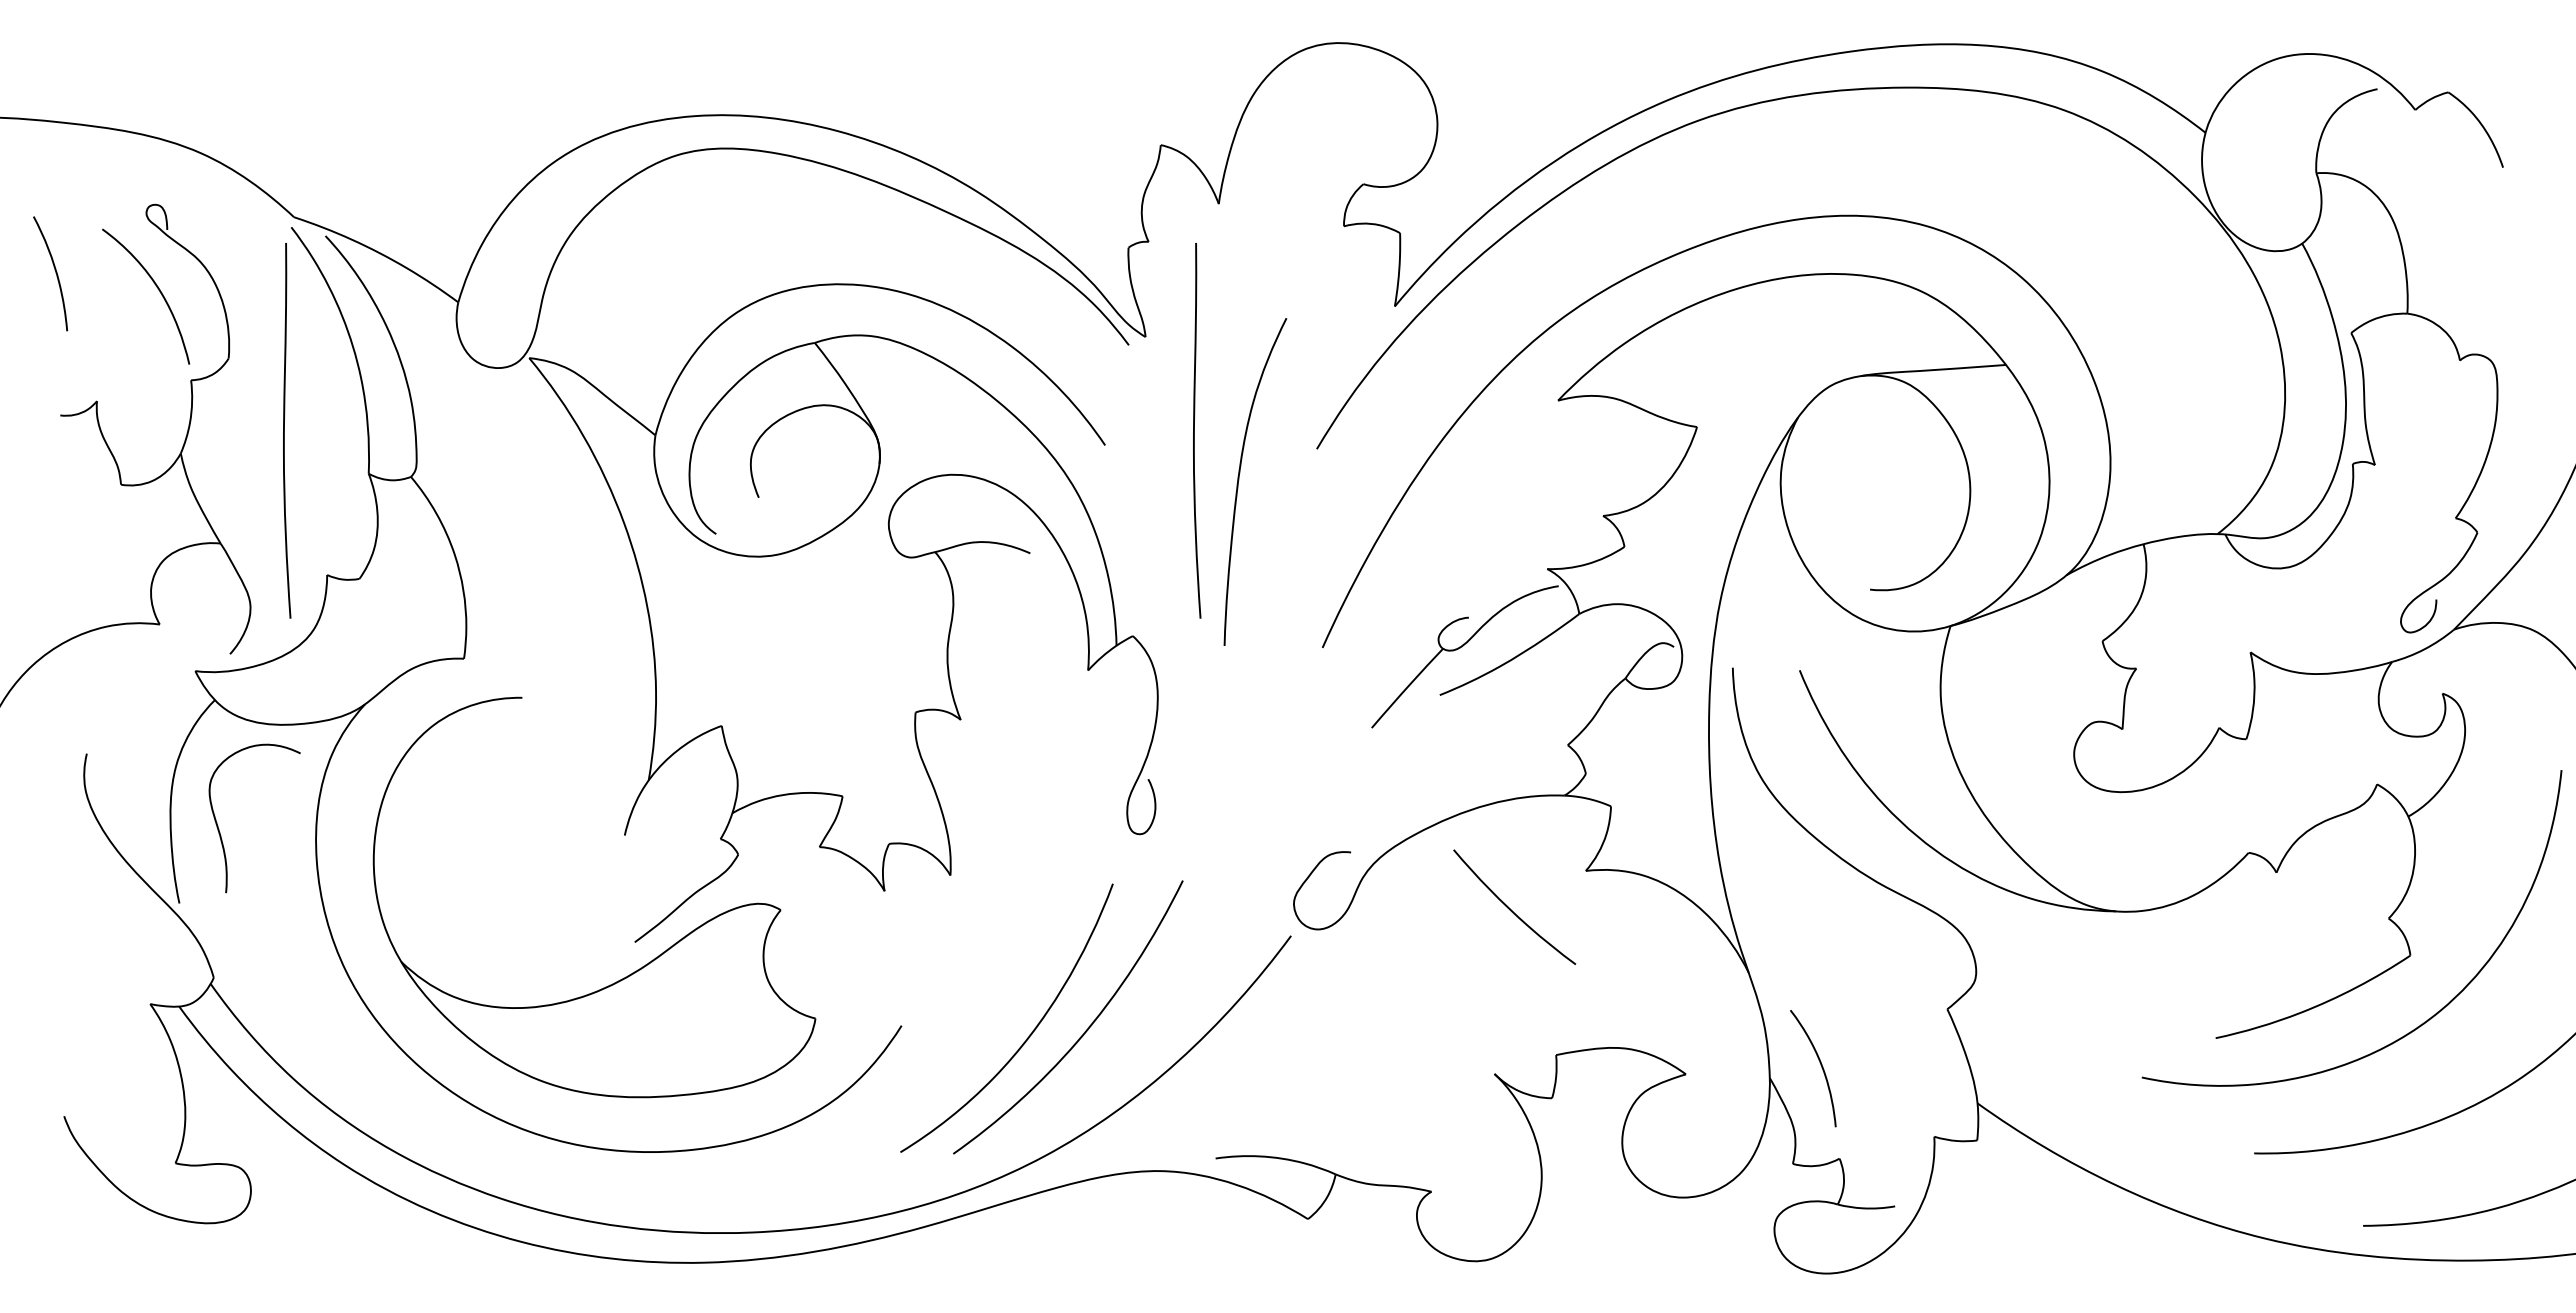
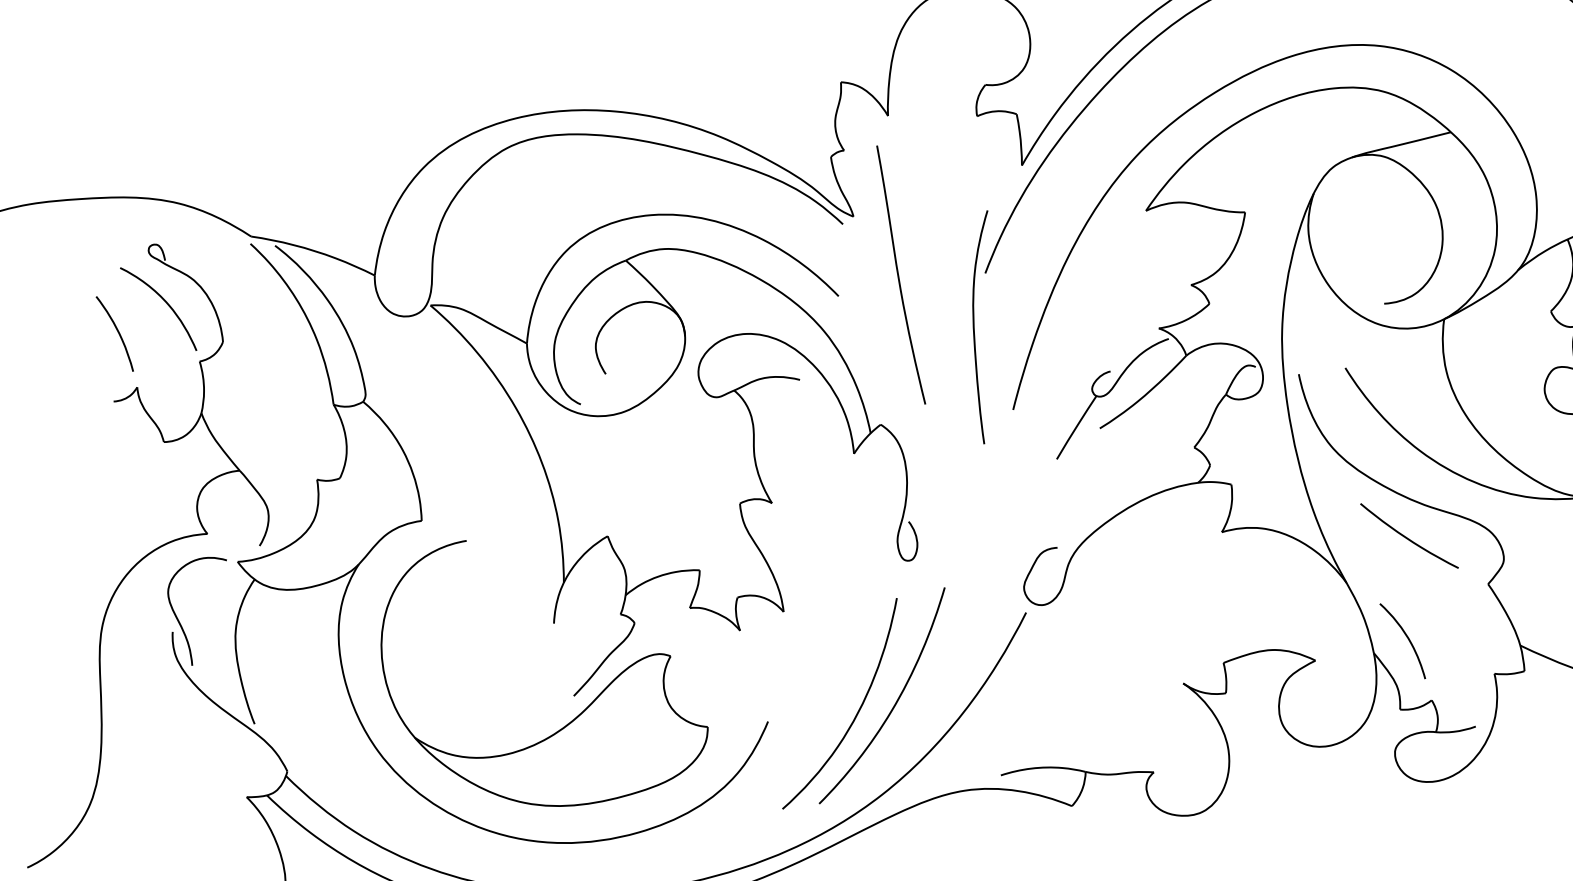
curve: (54, 270) -> (117, 331), moved
curve: (284, 430) -> (270, 384), removed
curve: (1239, 480) -> (974, 328), moved
curve: (218, 825) -> (178, 620), moved
curve: (1511, 909) -> (1407, 537), moved

